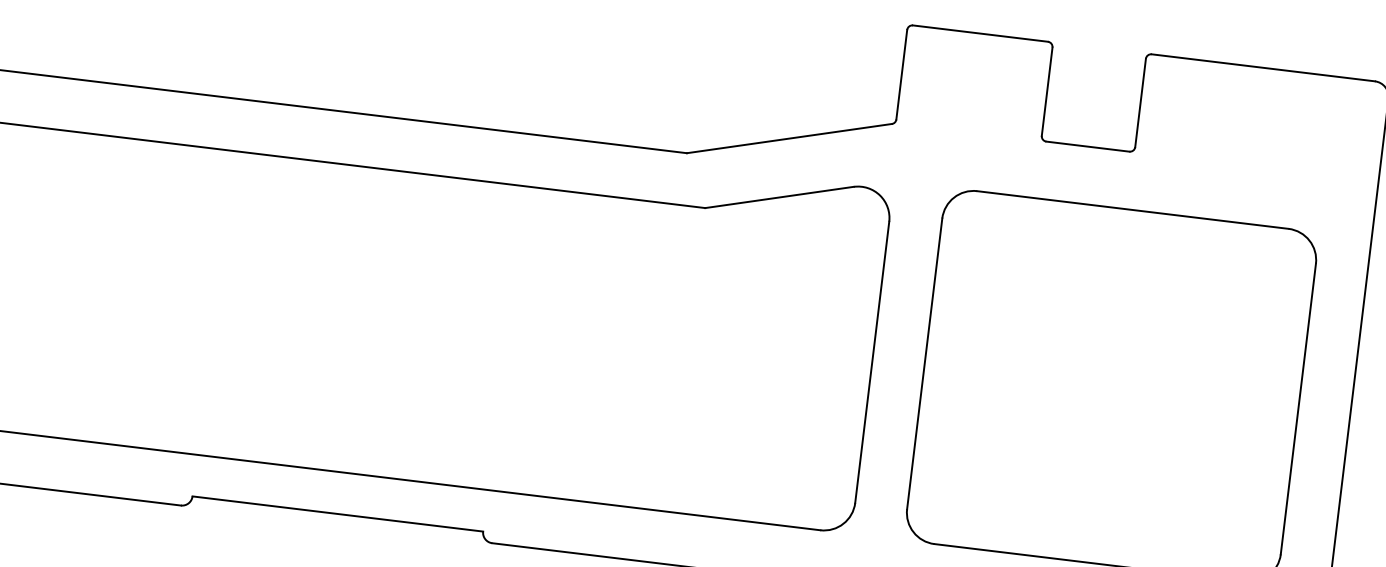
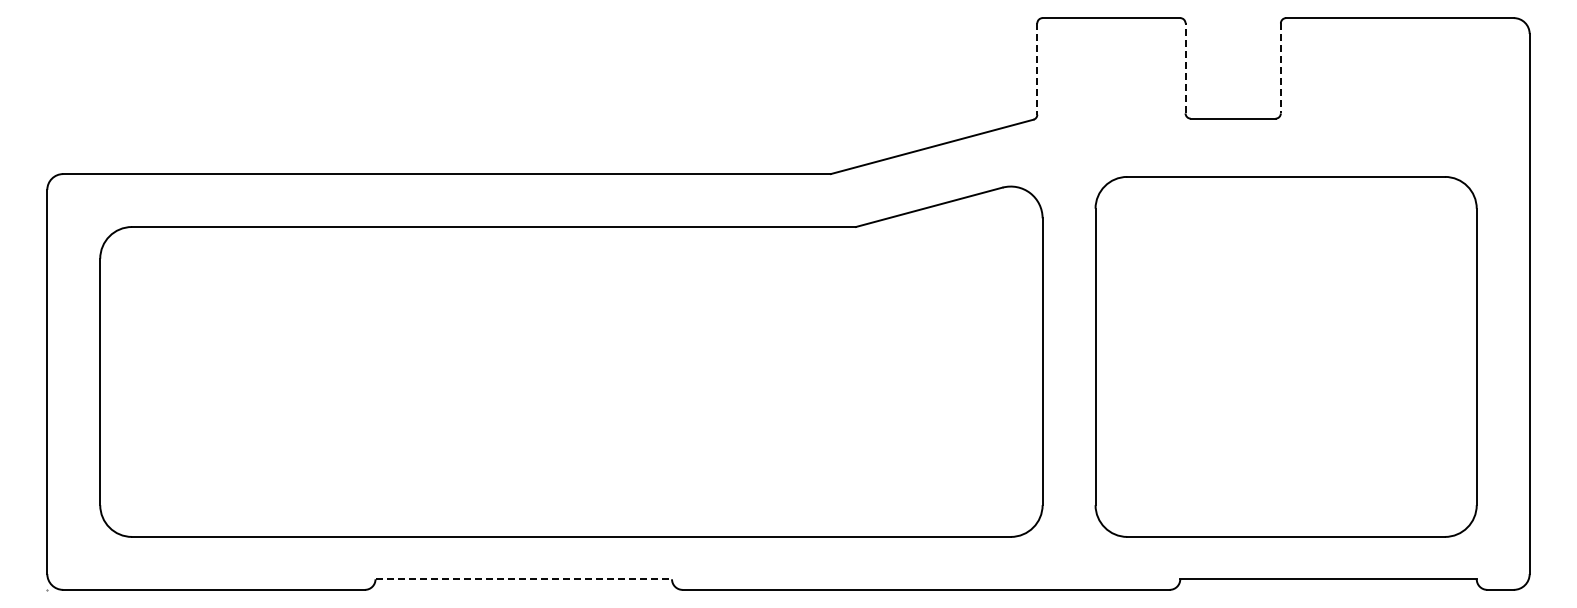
line: (901, 75) -> (1037, 69), solid -> dashed
line: (1047, 90) -> (1185, 67), solid -> dashed
line: (1140, 103) -> (1280, 68), solid -> dashed
line: (338, 514) -> (524, 579), solid -> dashed

